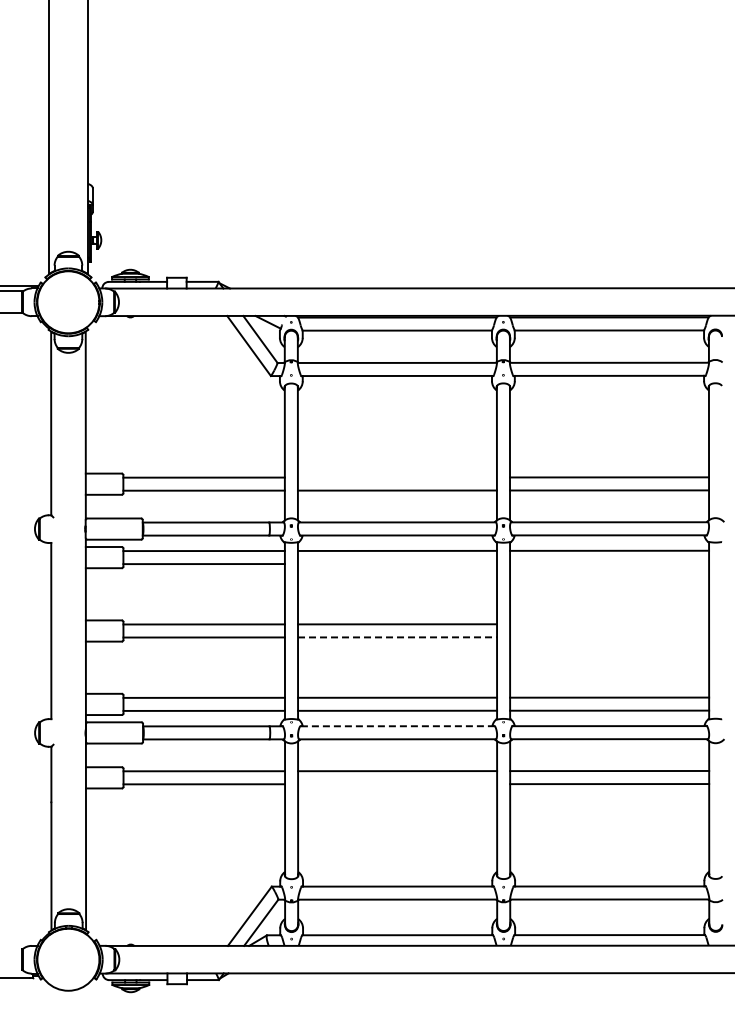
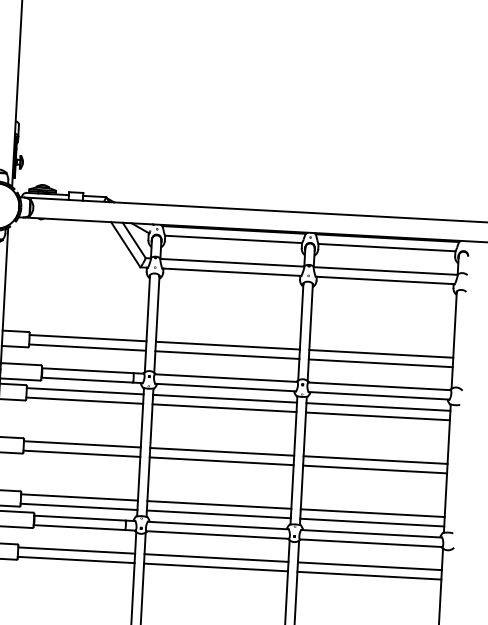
line: (396, 477) -> (227, 345), added
line: (396, 563) -> (223, 407), added
line: (609, 563) -> (377, 416), added
line: (609, 624) -> (375, 460), added
line: (397, 637) -> (221, 461), dashed -> solid
line: (609, 637) -> (375, 469), added
line: (397, 726) -> (218, 525), dashed -> solid
line: (397, 784) -> (215, 567), added

